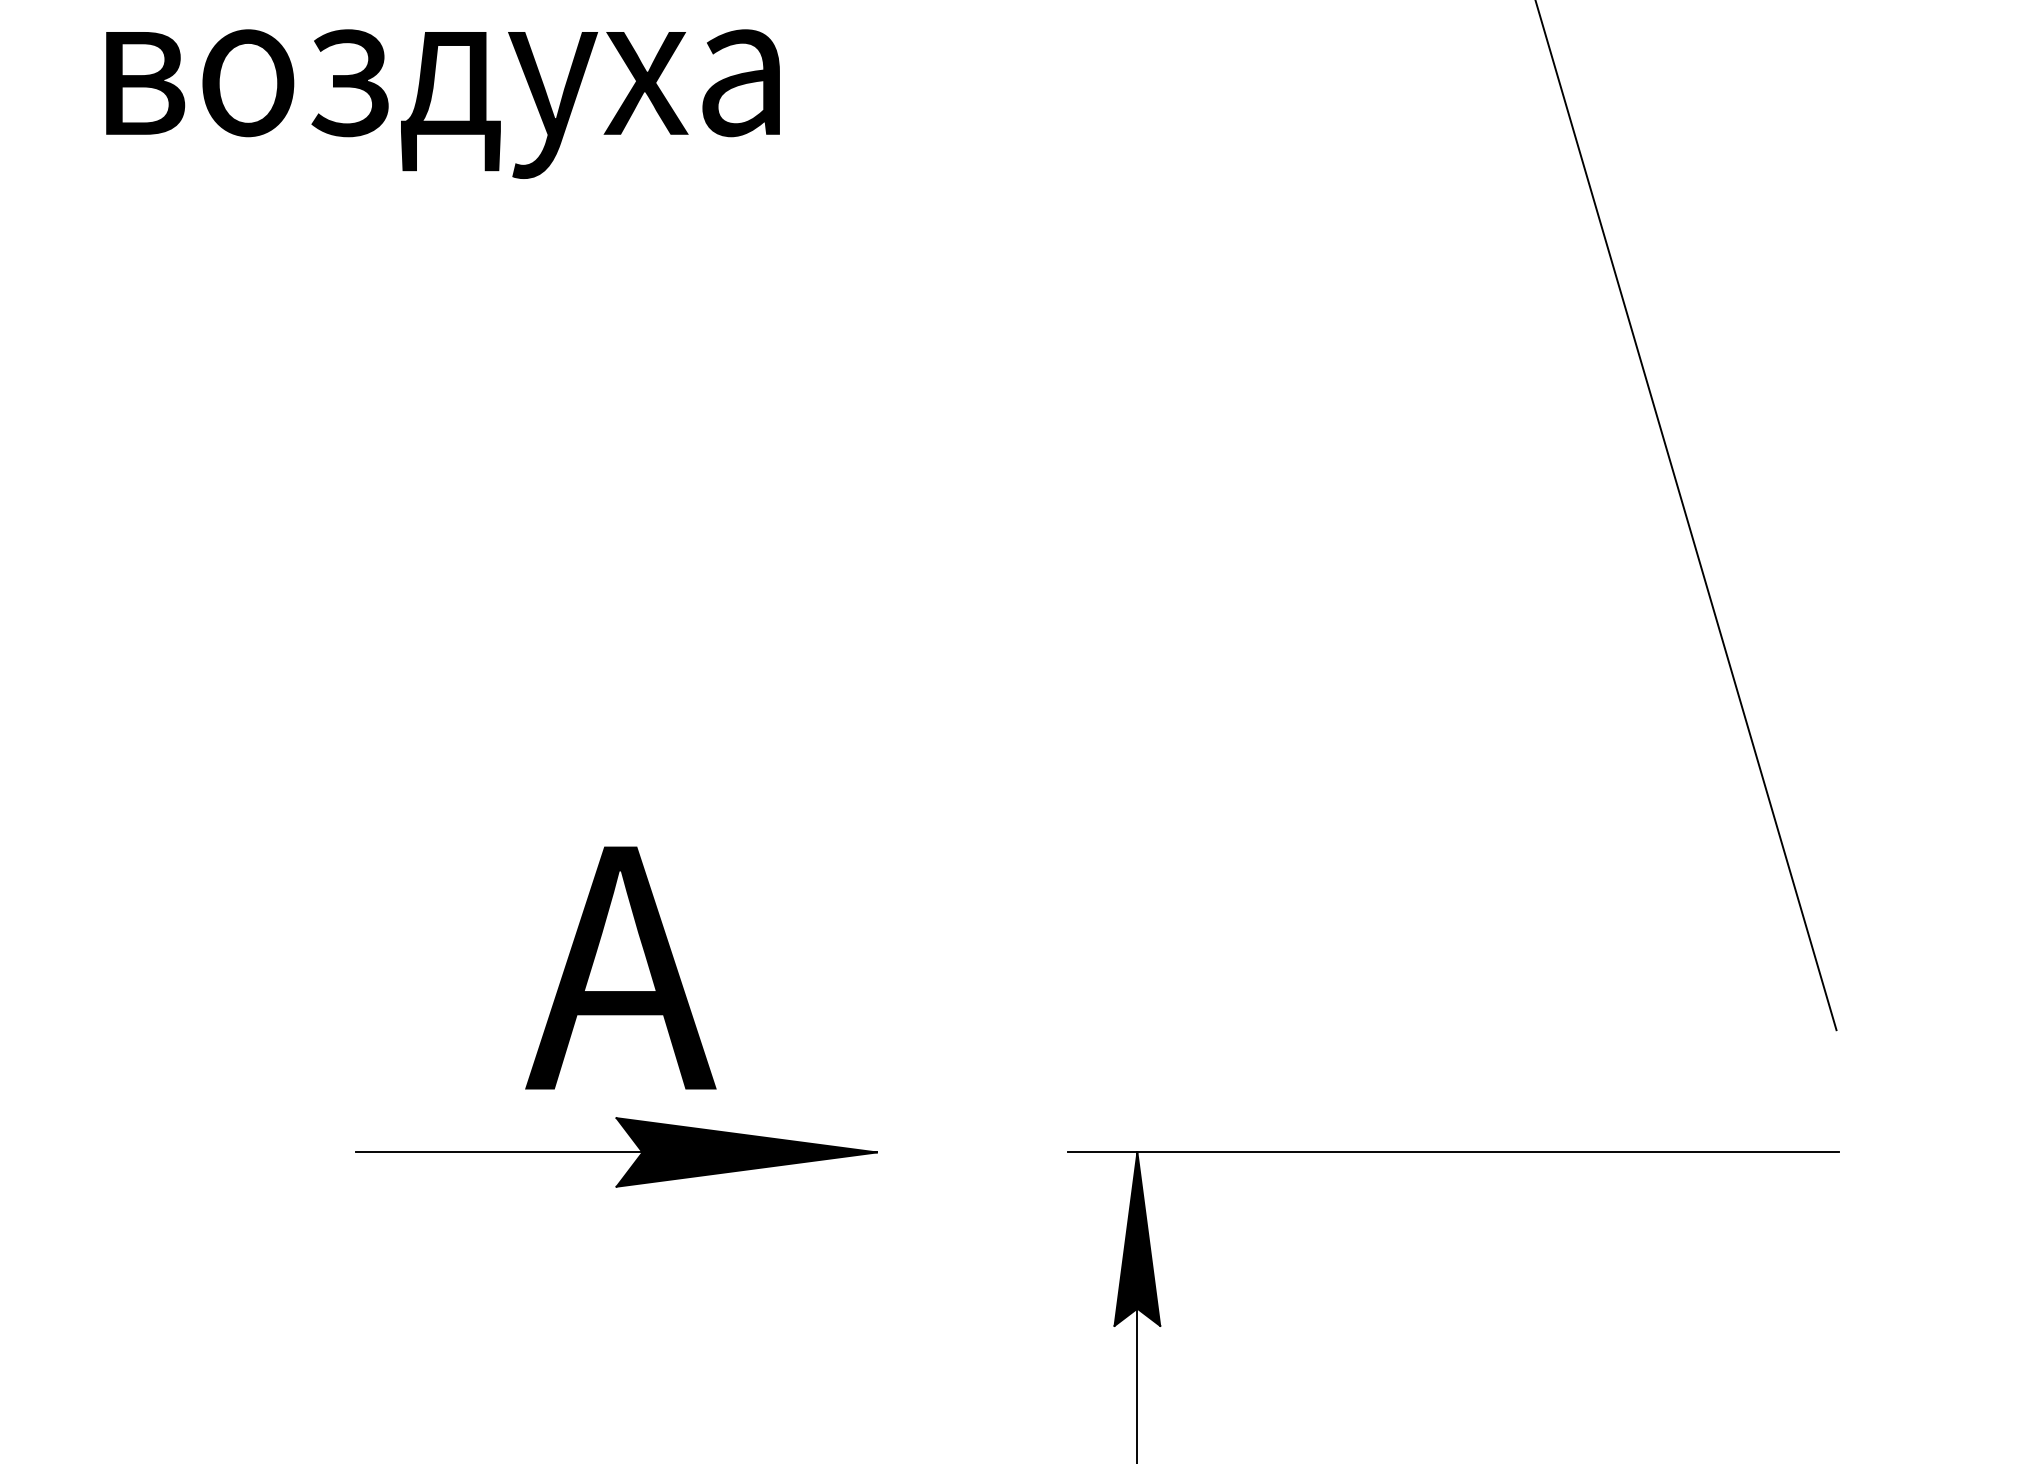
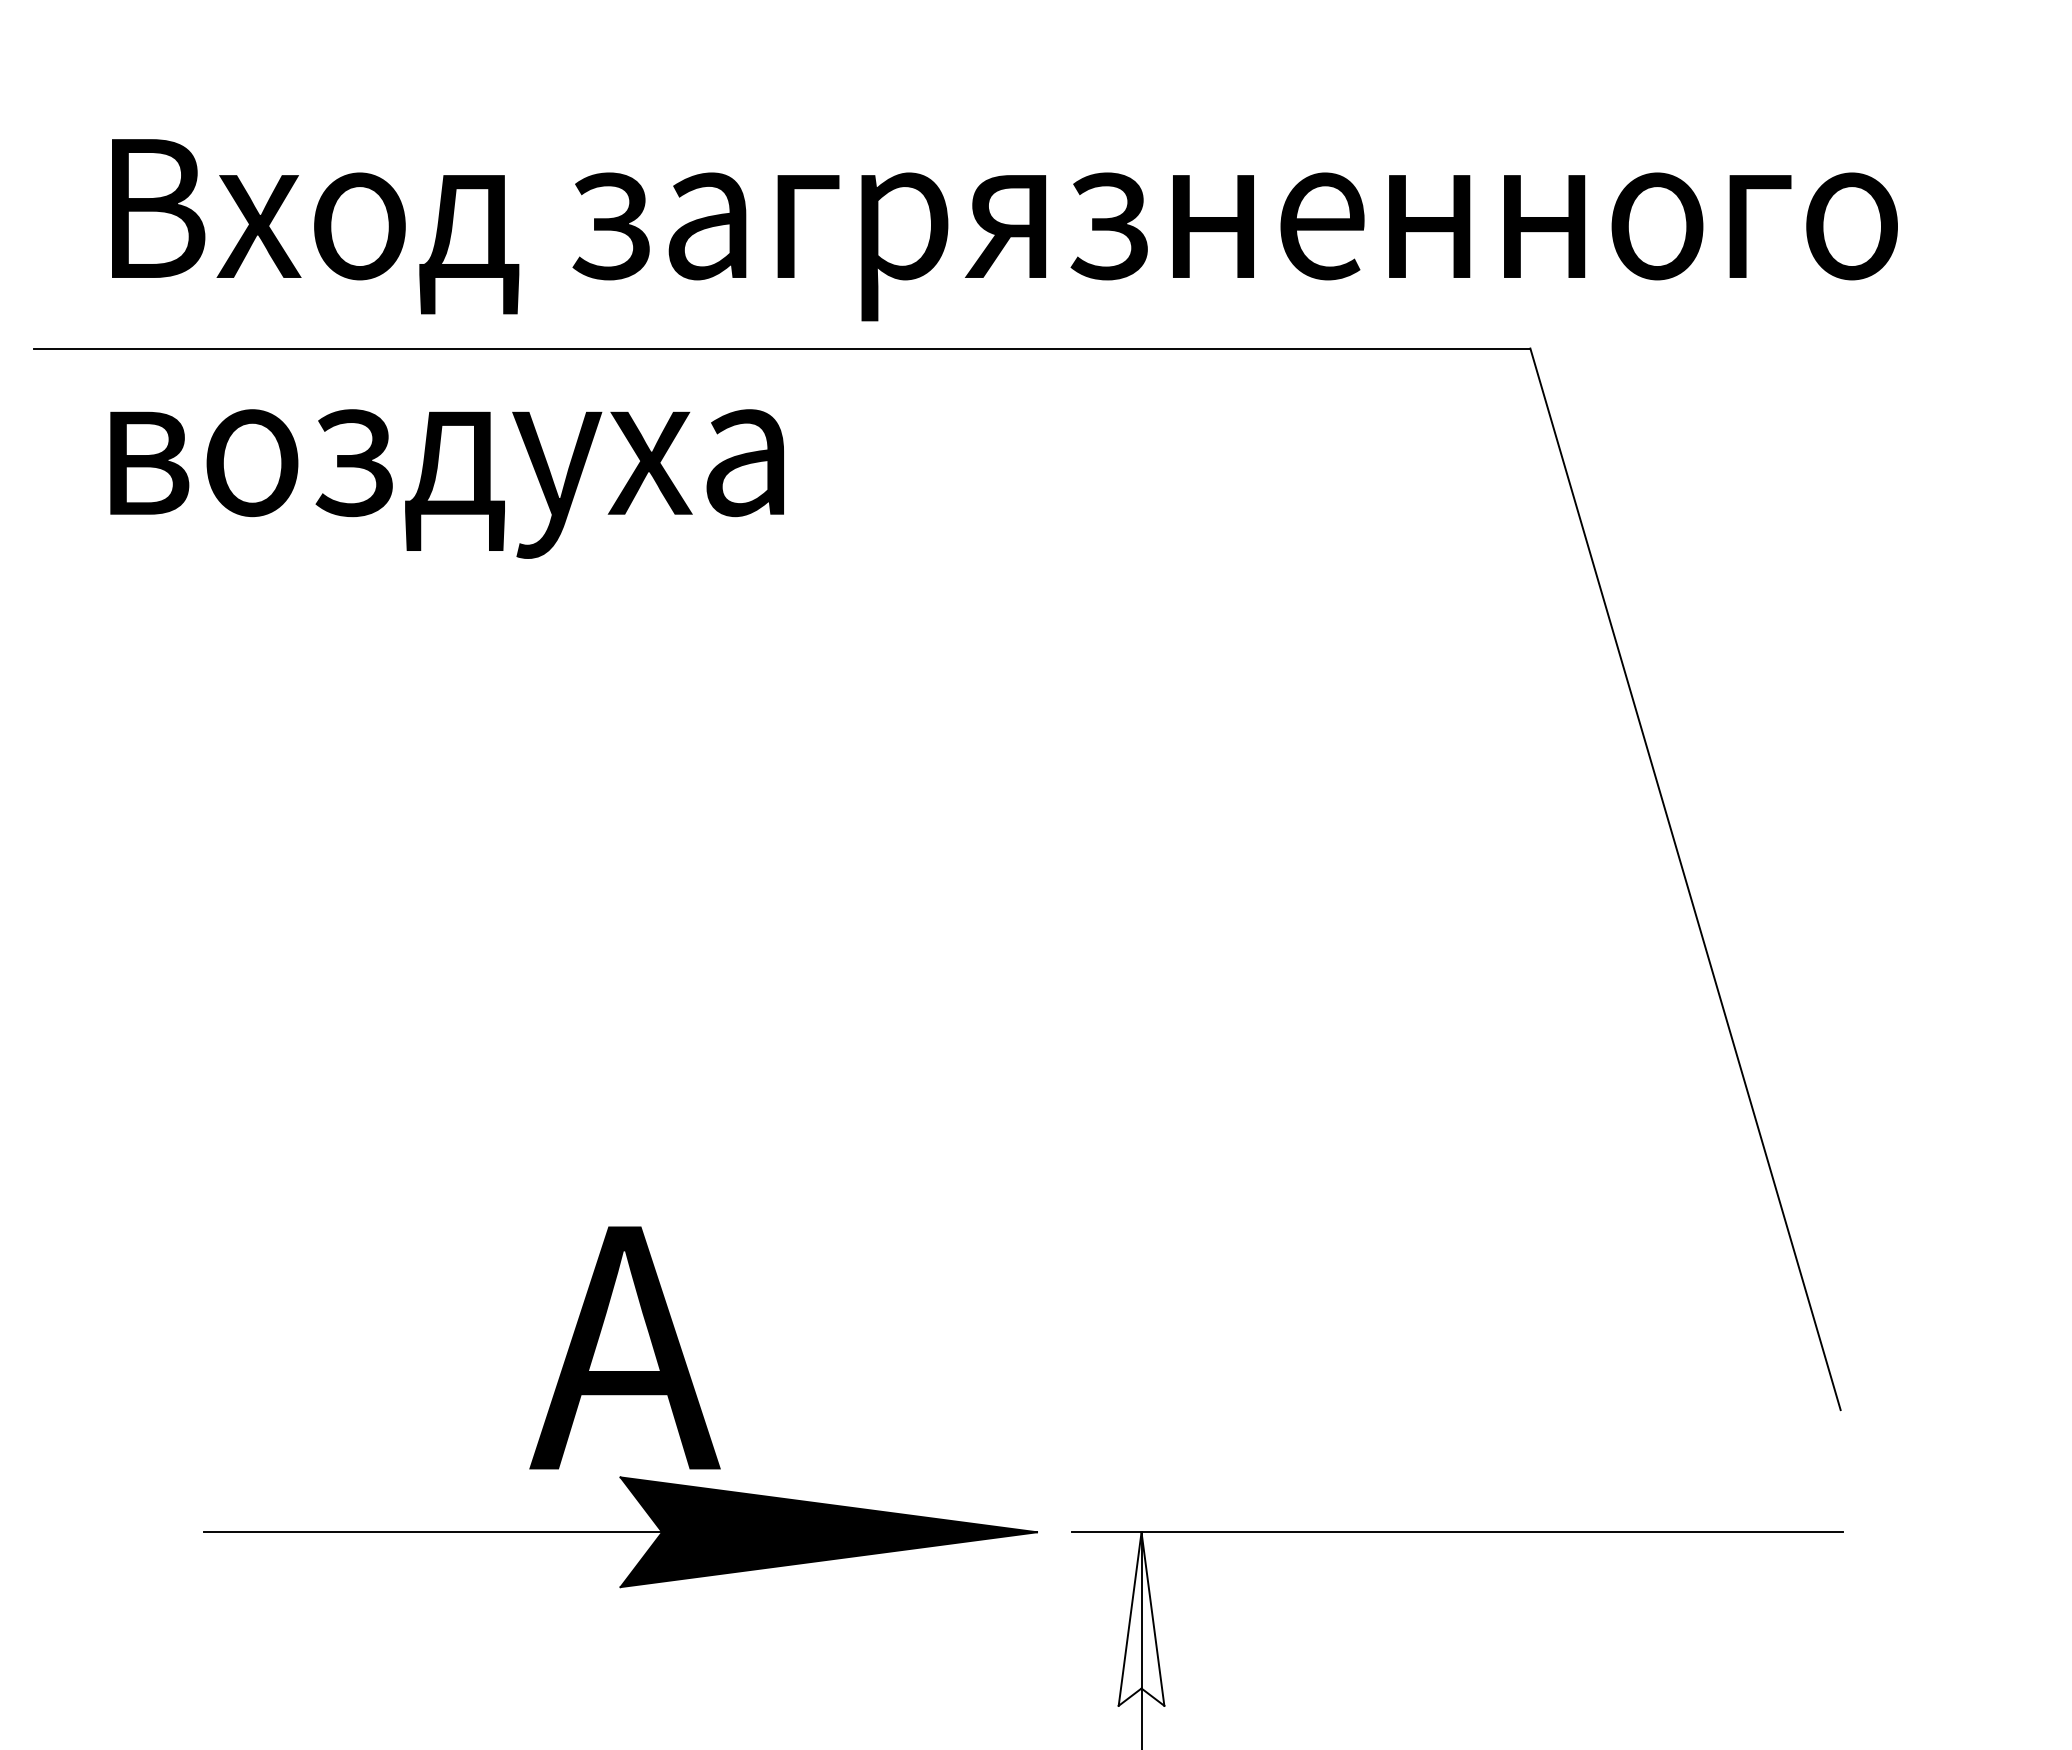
part: (616, 1152) -> (620, 1532), size x1.6
fill: (1137, 1238) -> (1141, 1618), removed

